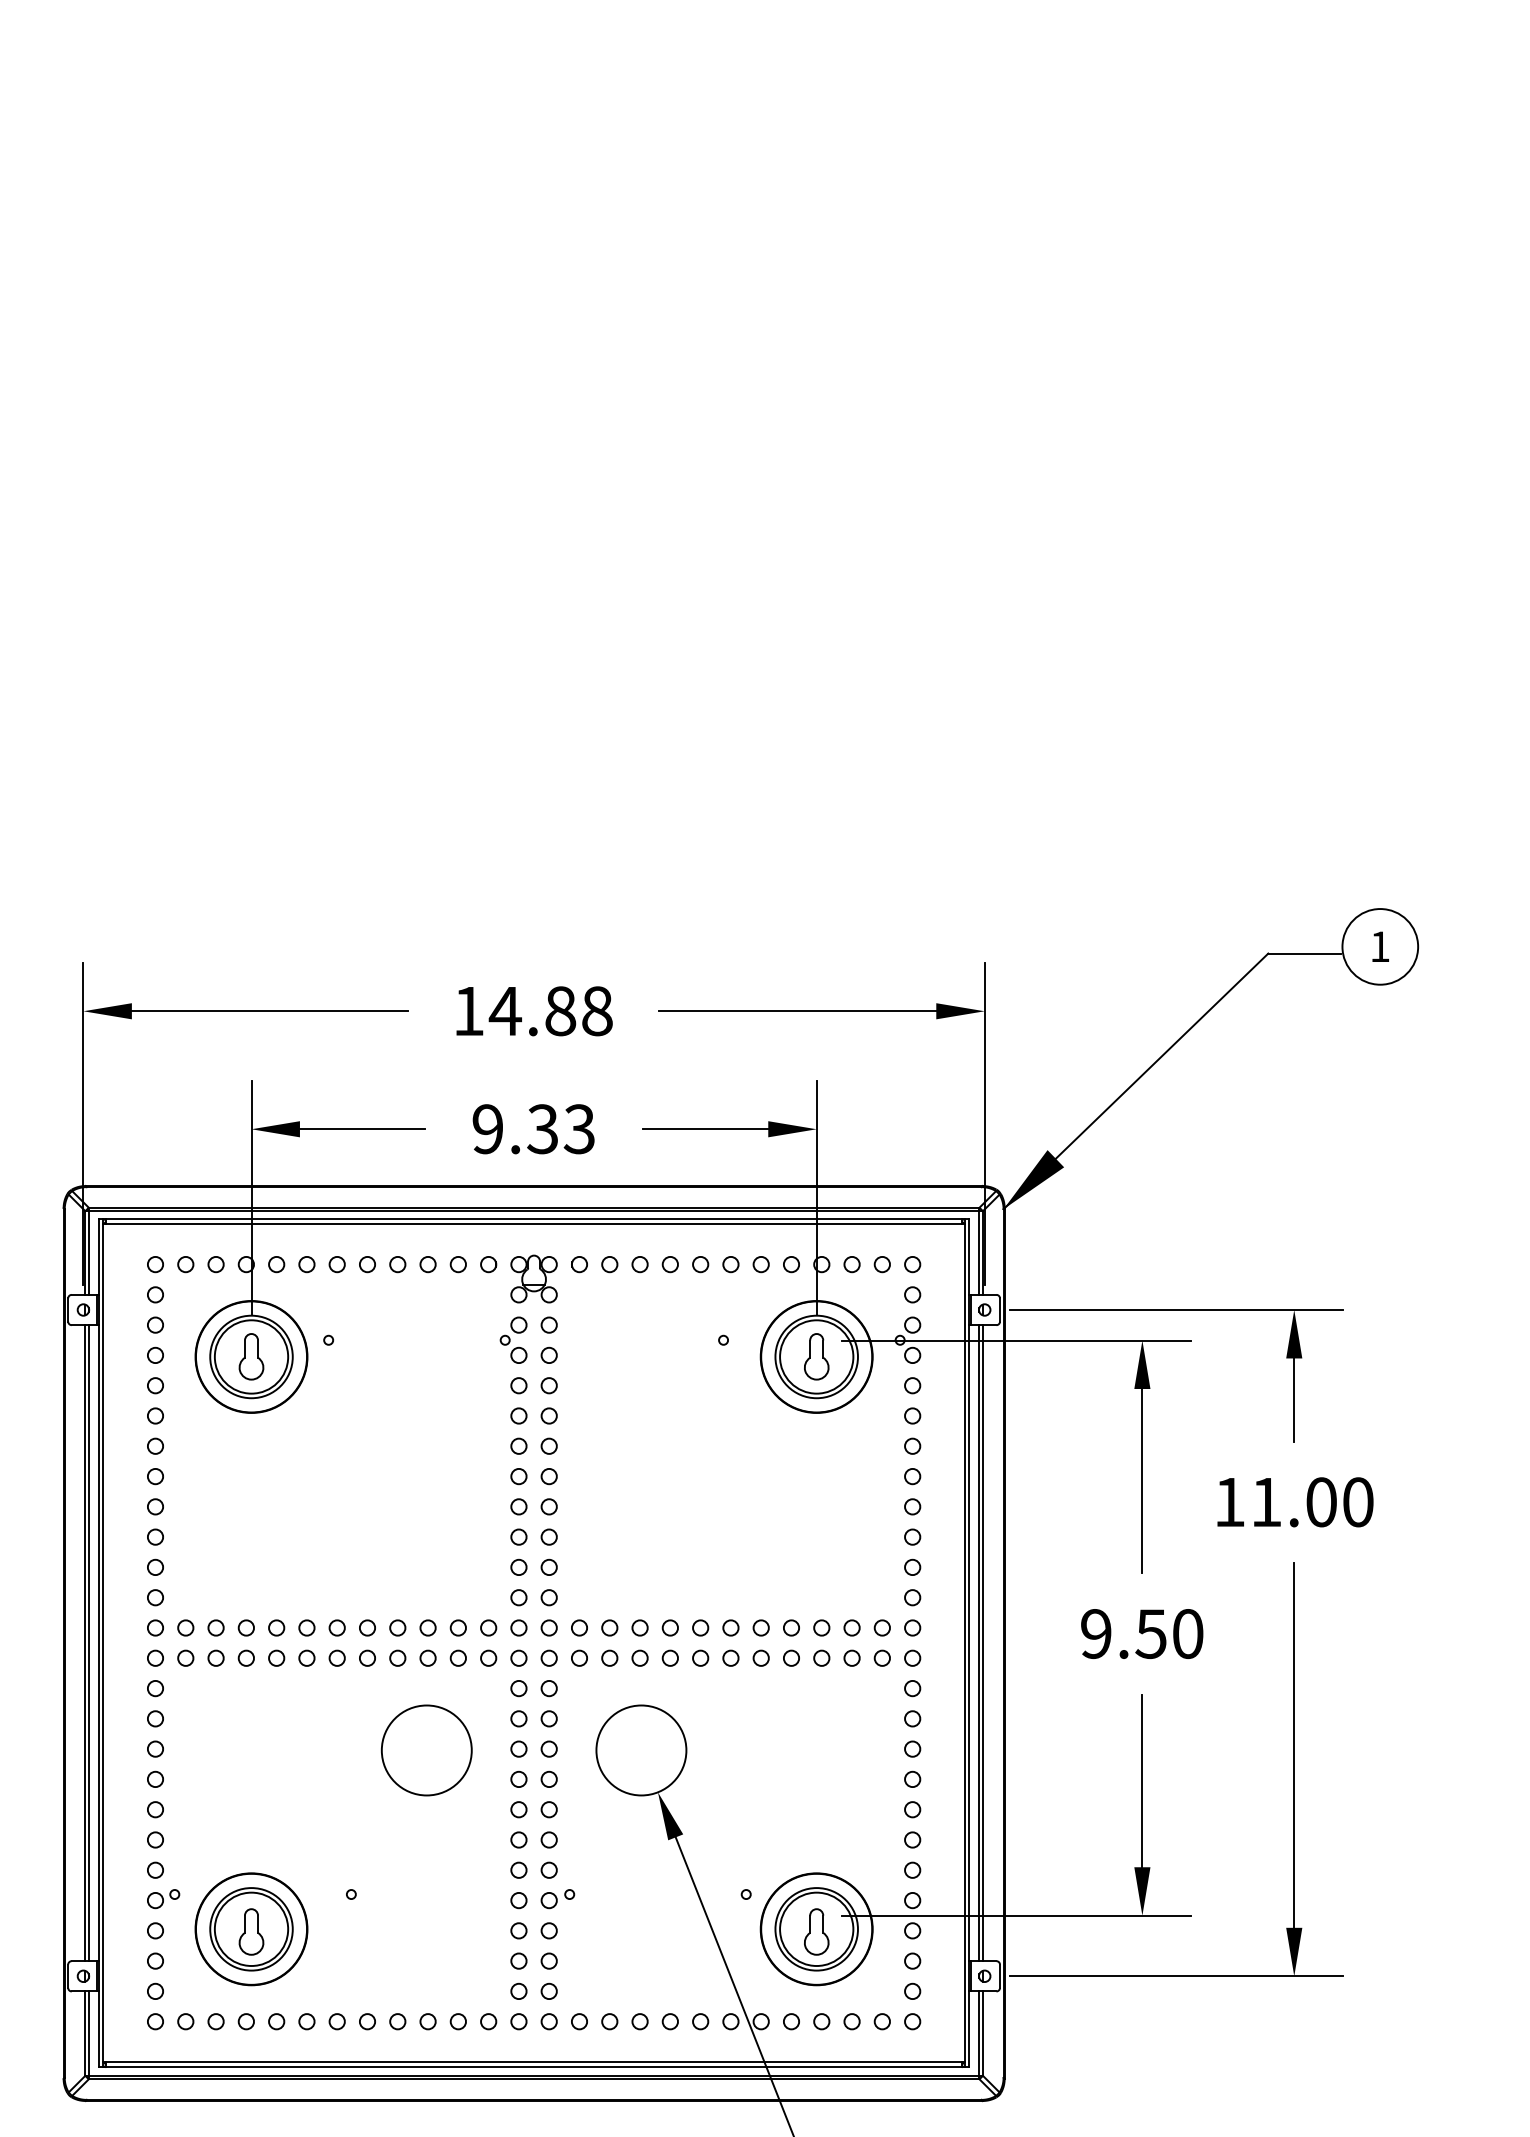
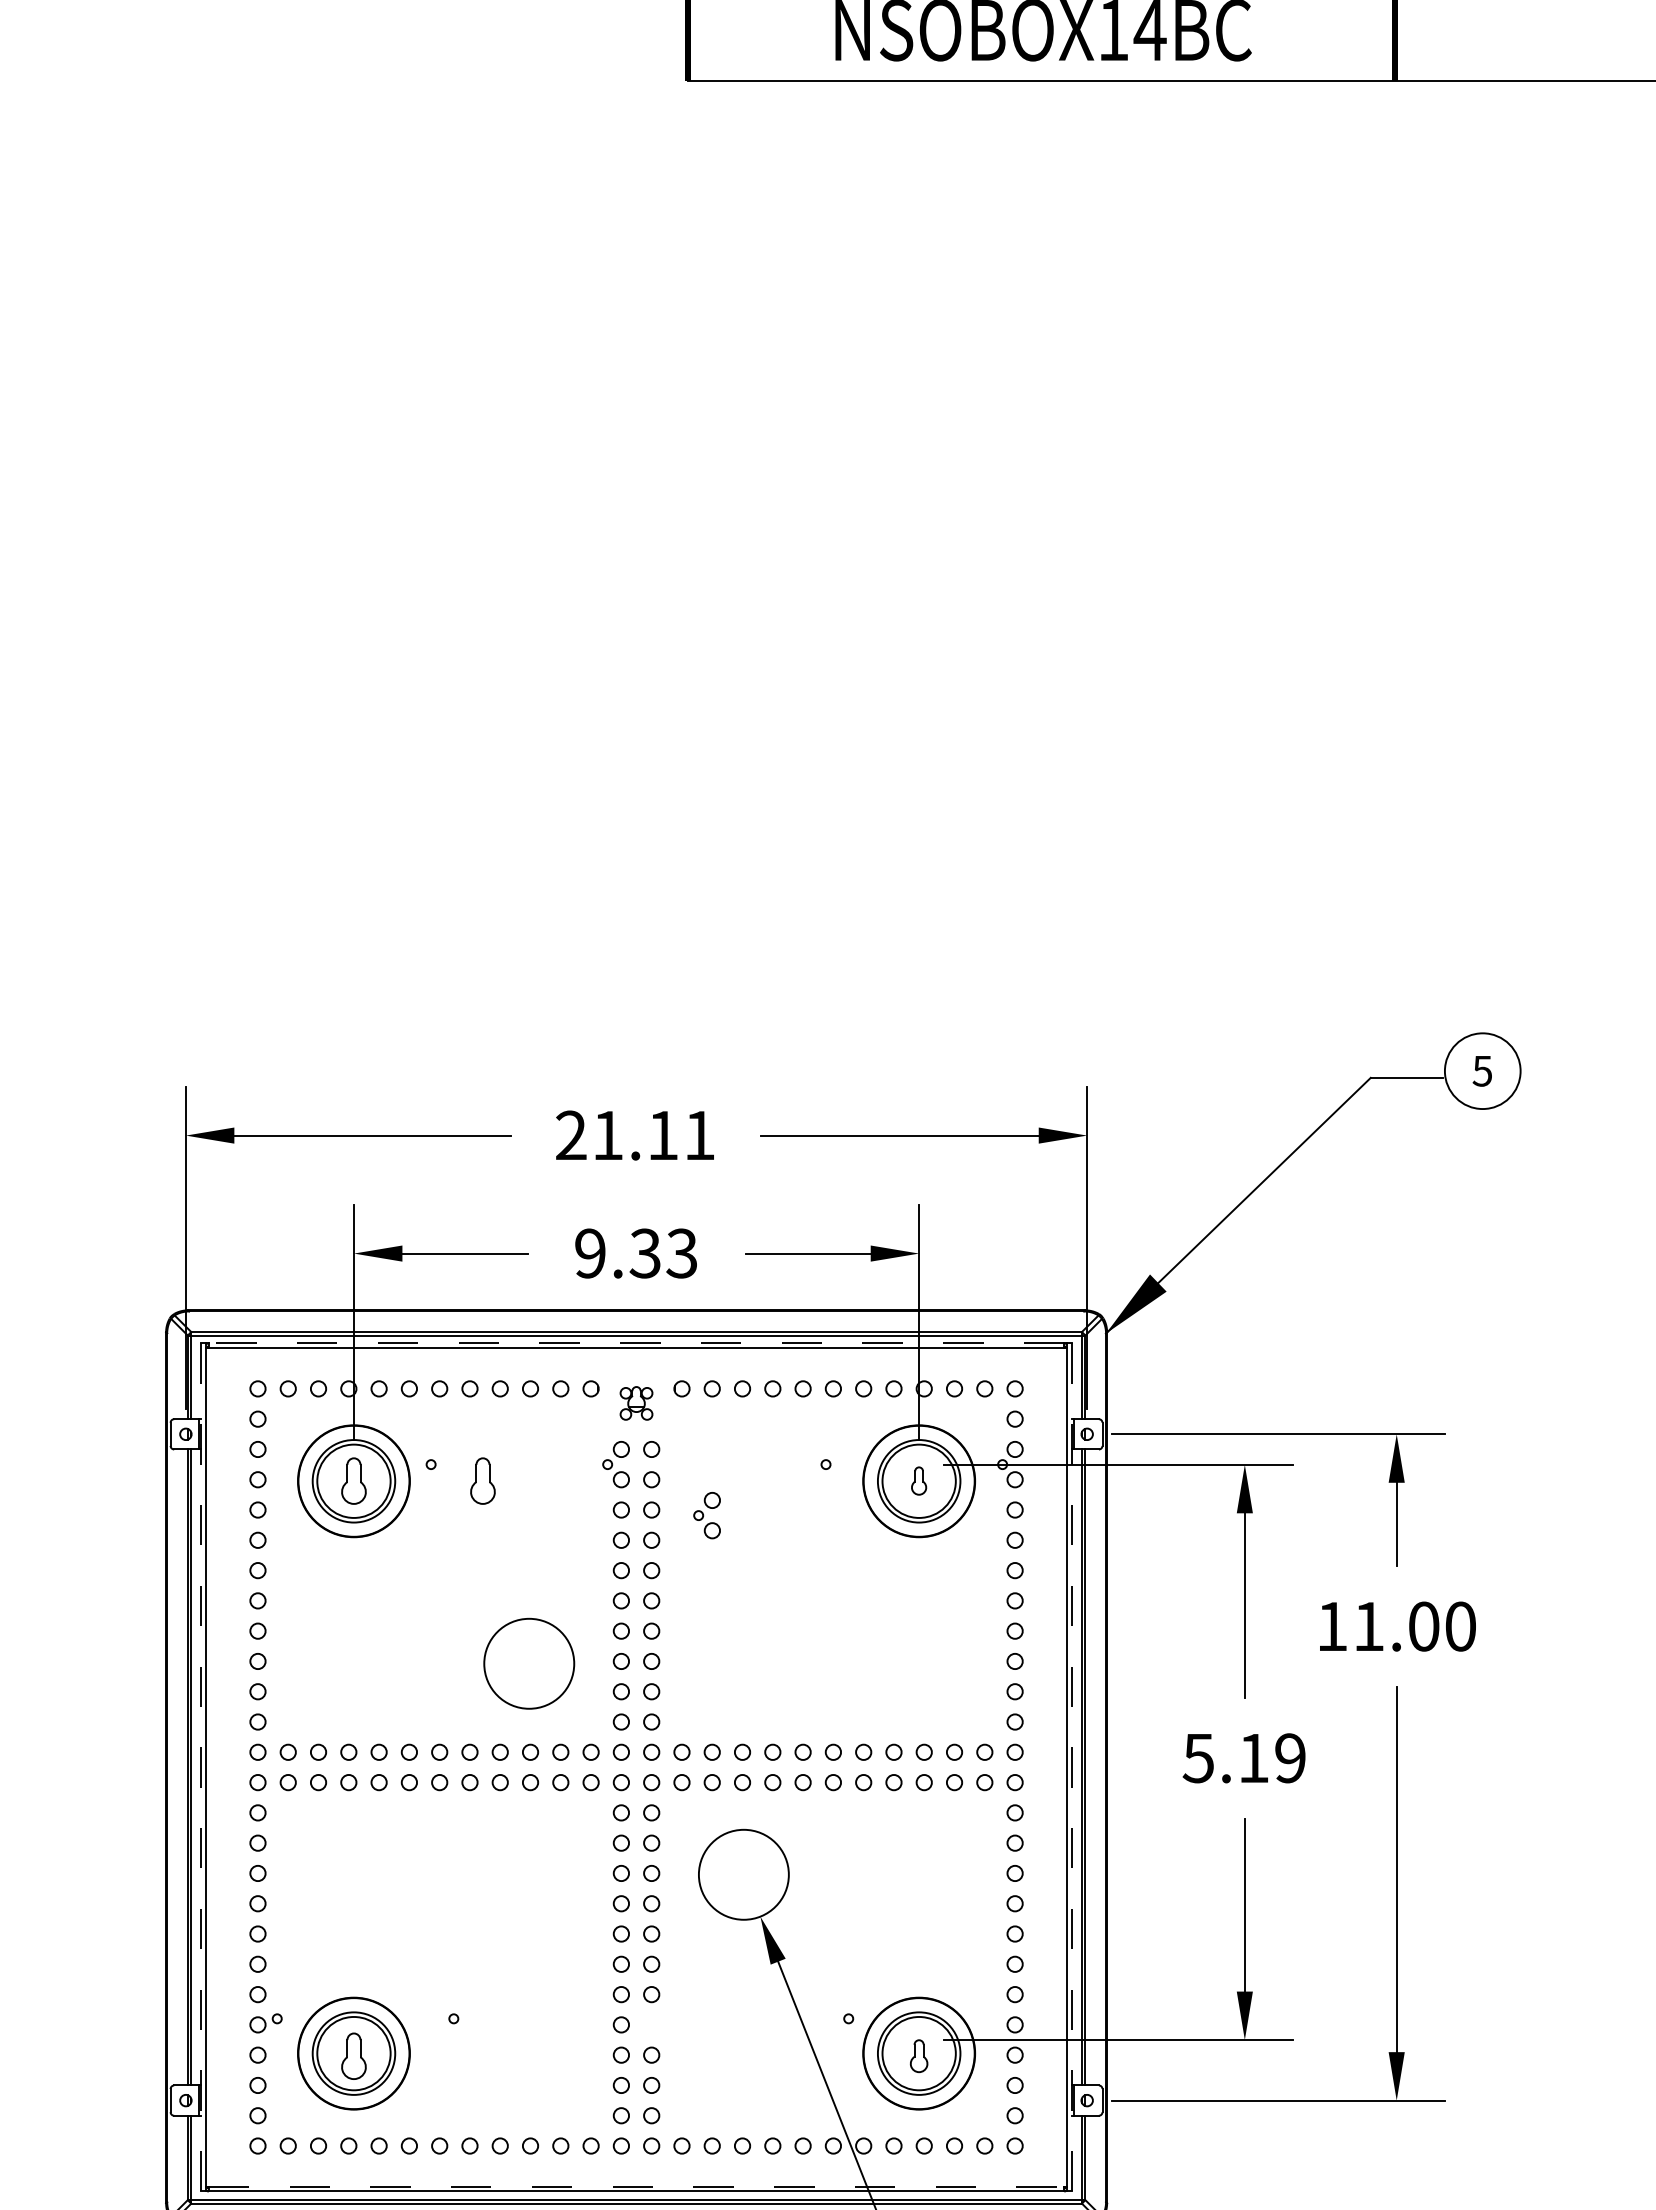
text: (1379, 947) -> (1481, 1071), 1 -> 5
text: (533, 1011) -> (635, 1135), 14.88 -> 21.11
line: (534, 1219) -> (636, 1343), solid -> dashed
part: (534, 1279) -> (636, 1403), size x0.7
part: (380, 1356) -> (482, 1480), added
part: (816, 1356) -> (918, 1480), size x0.6
part: (604, 1391) -> (706, 1515), added
text: (1141, 1634) -> (1243, 1758), 9.50 -> 5.19
line: (99, 1643) -> (201, 1767), solid -> dashed
line: (969, 1643) -> (1071, 1767), solid -> dashed
circle: (427, 1750) -> (529, 1663), moved
part: (558, 1899) -> (660, 2023), removed
part: (816, 1931) -> (918, 2055), size x0.7
line: (534, 2062) -> (636, 2186), solid -> dashed

